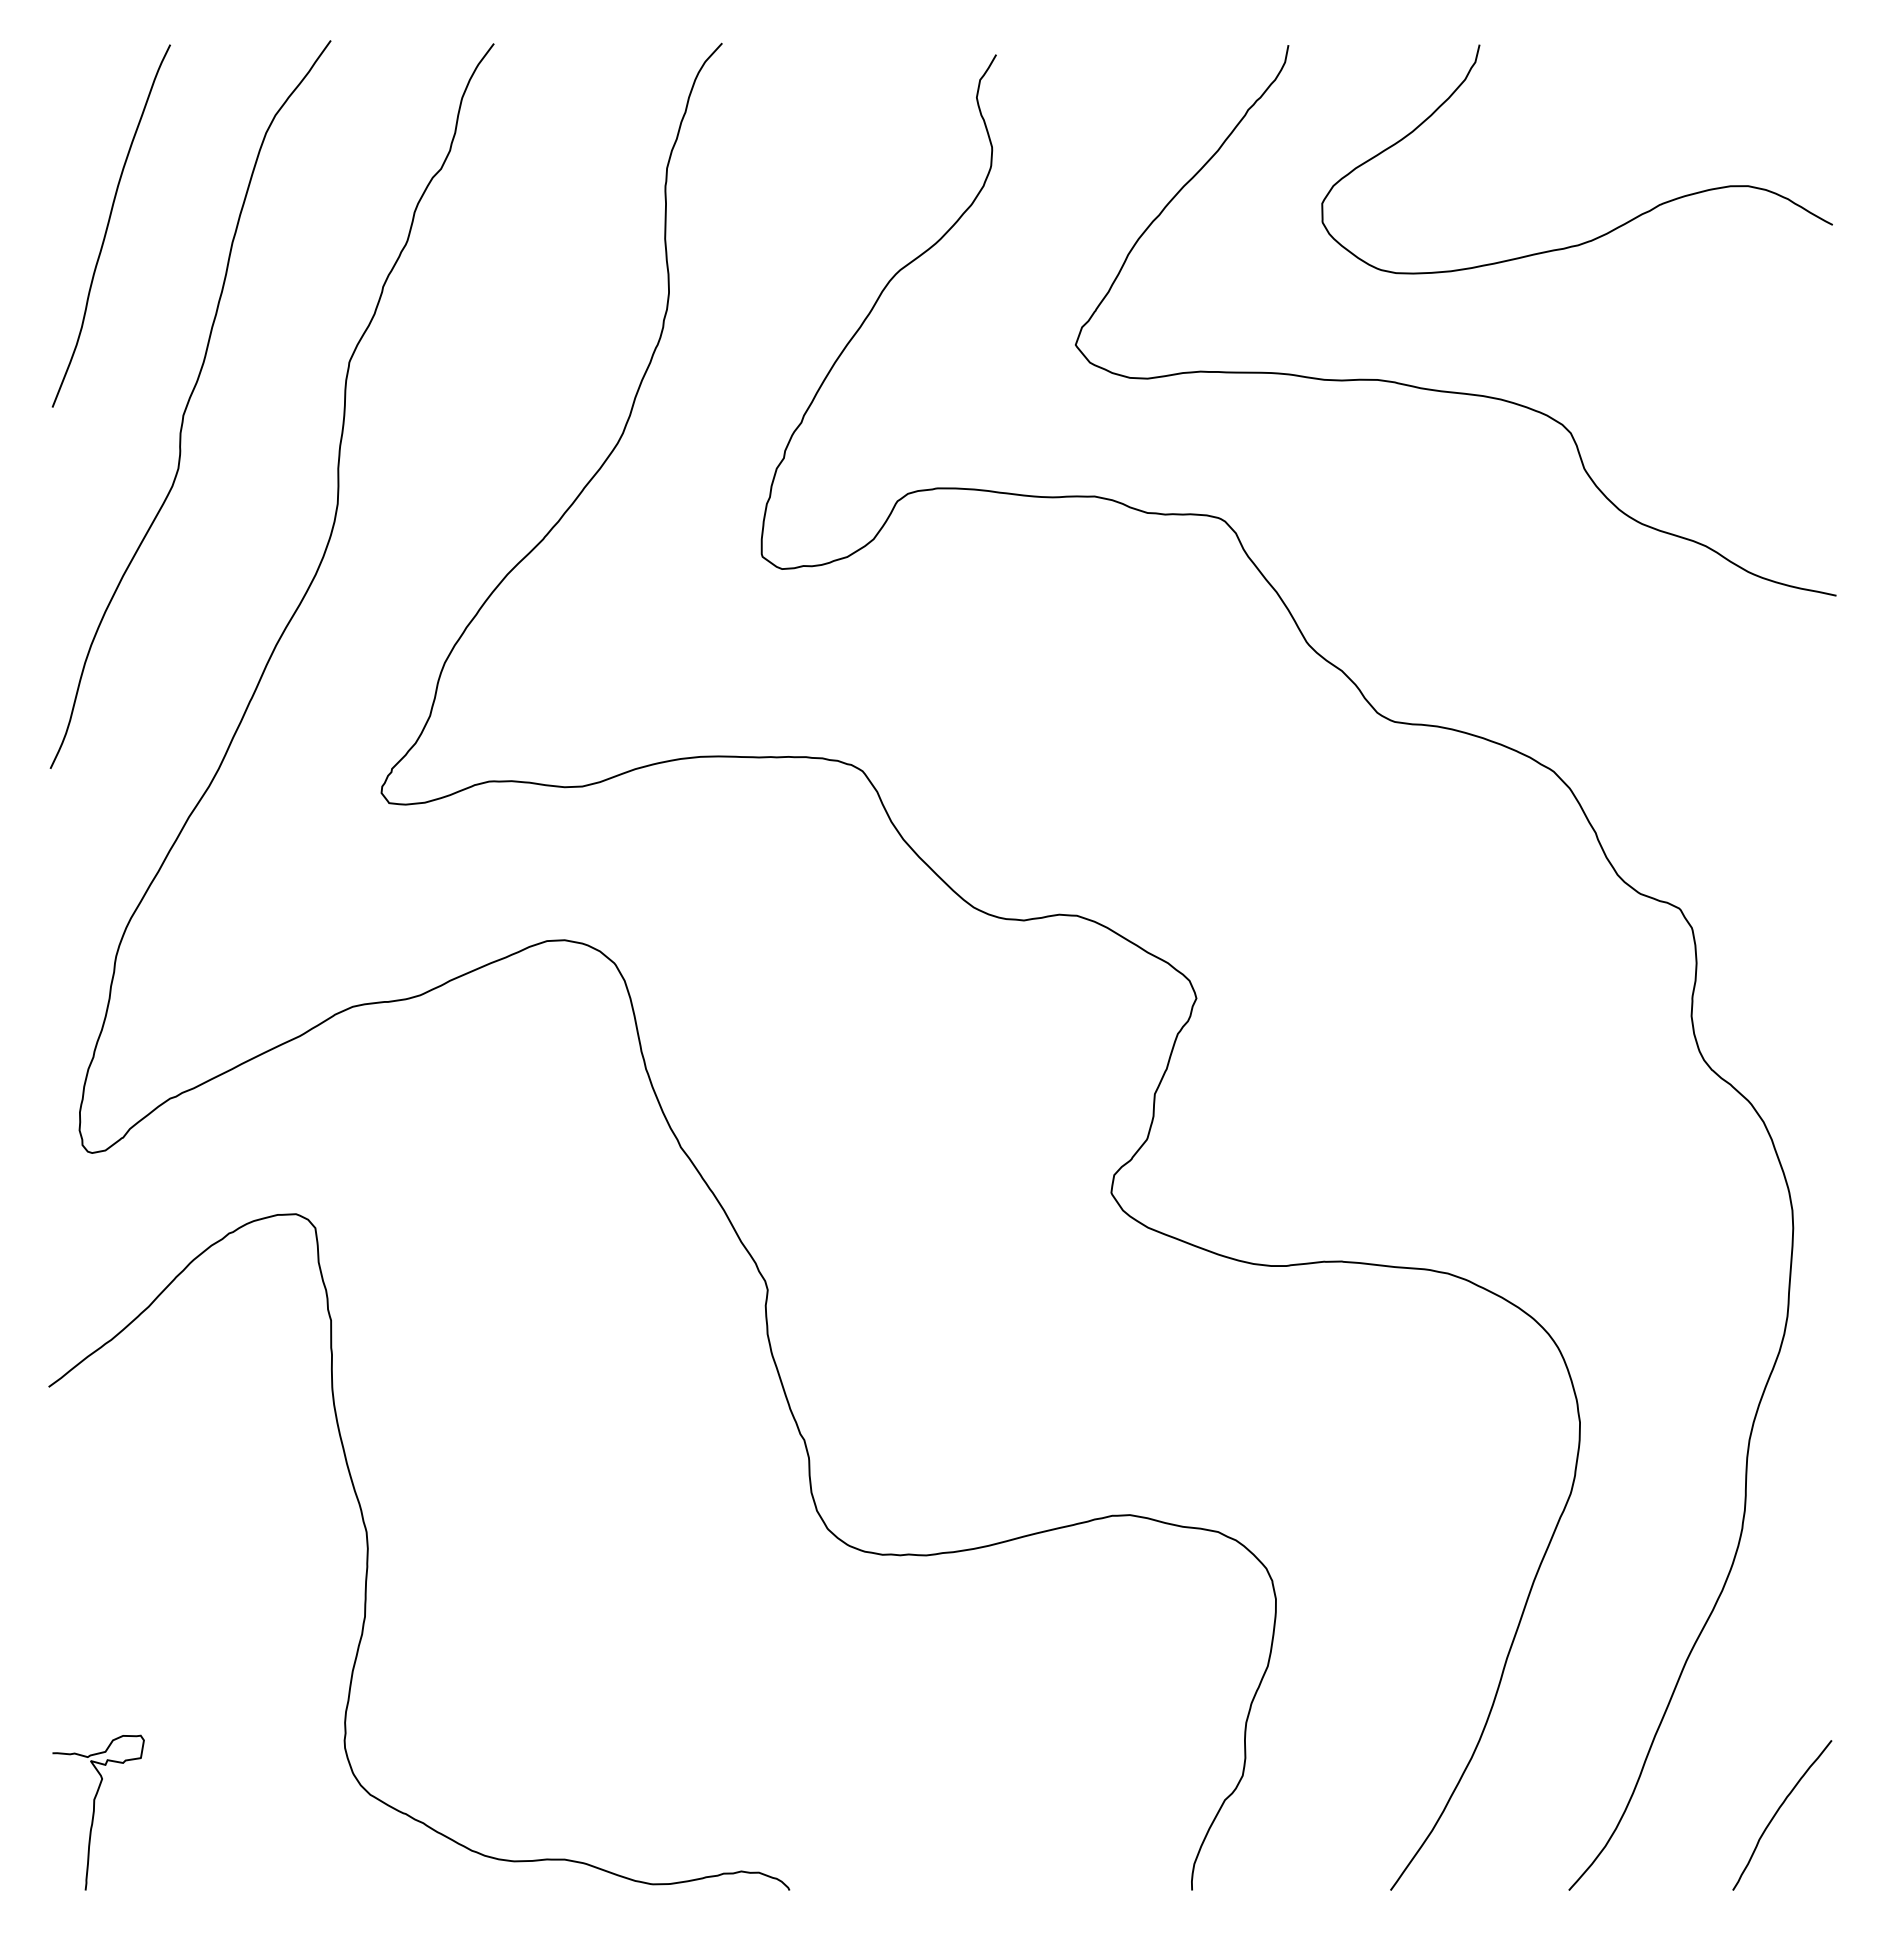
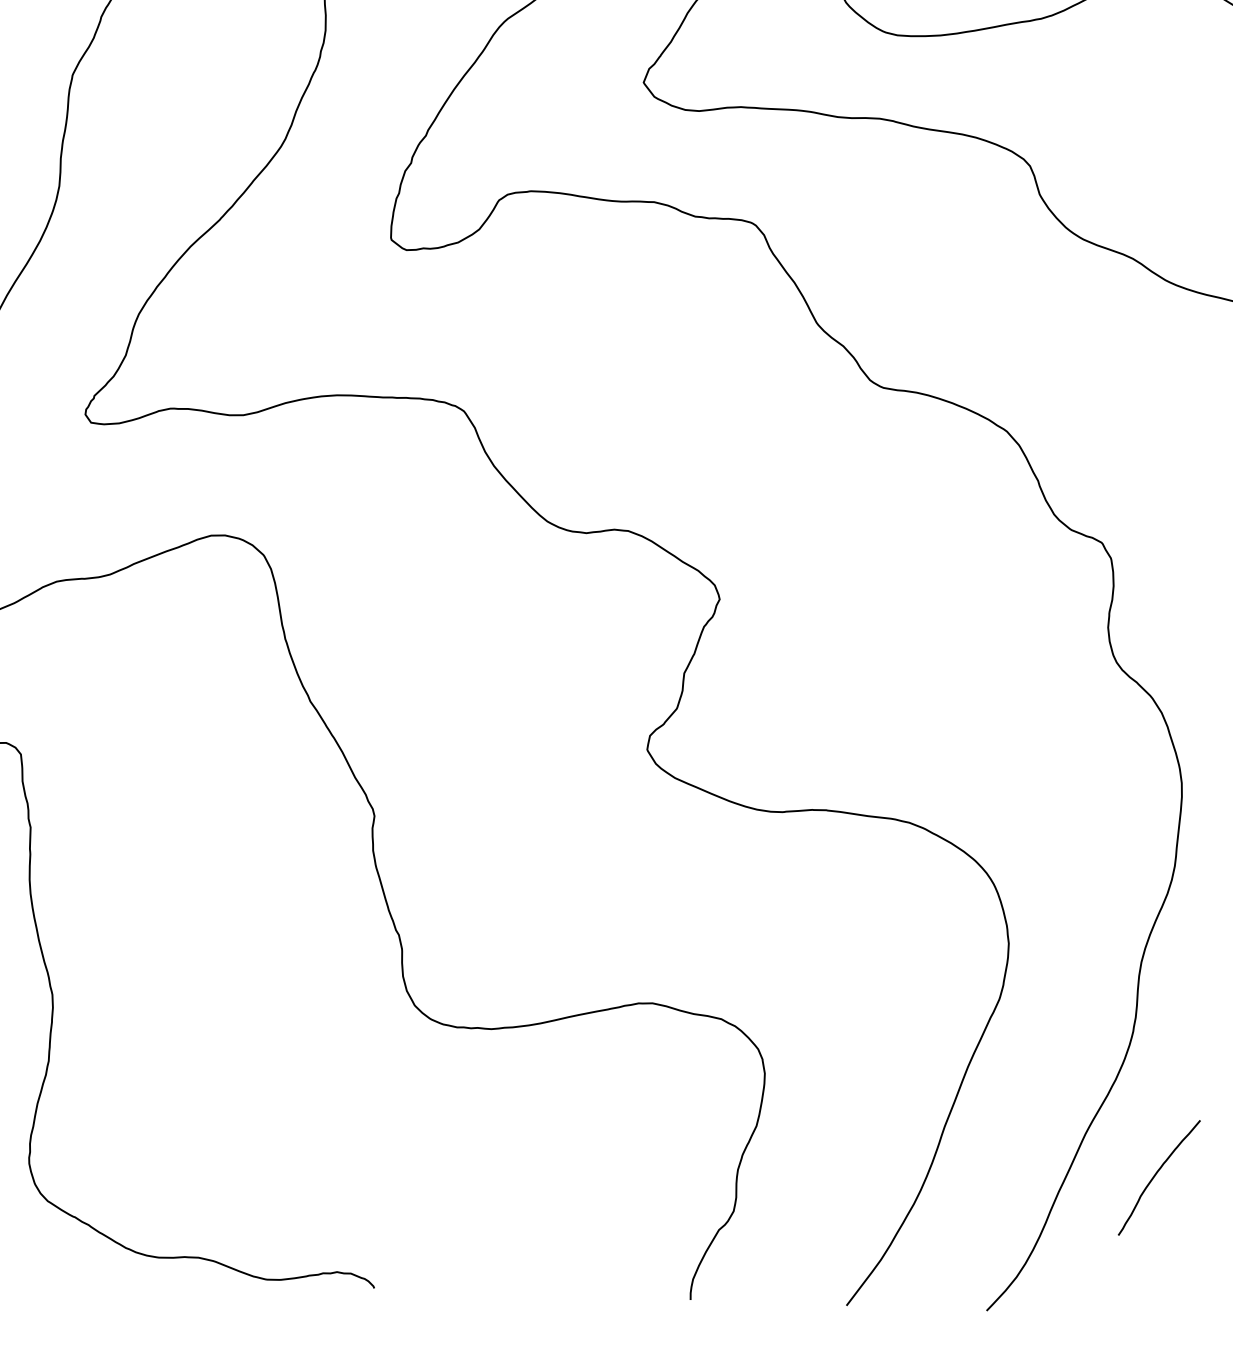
curve: (1778, 1811) -> (1156, 1174), moved

